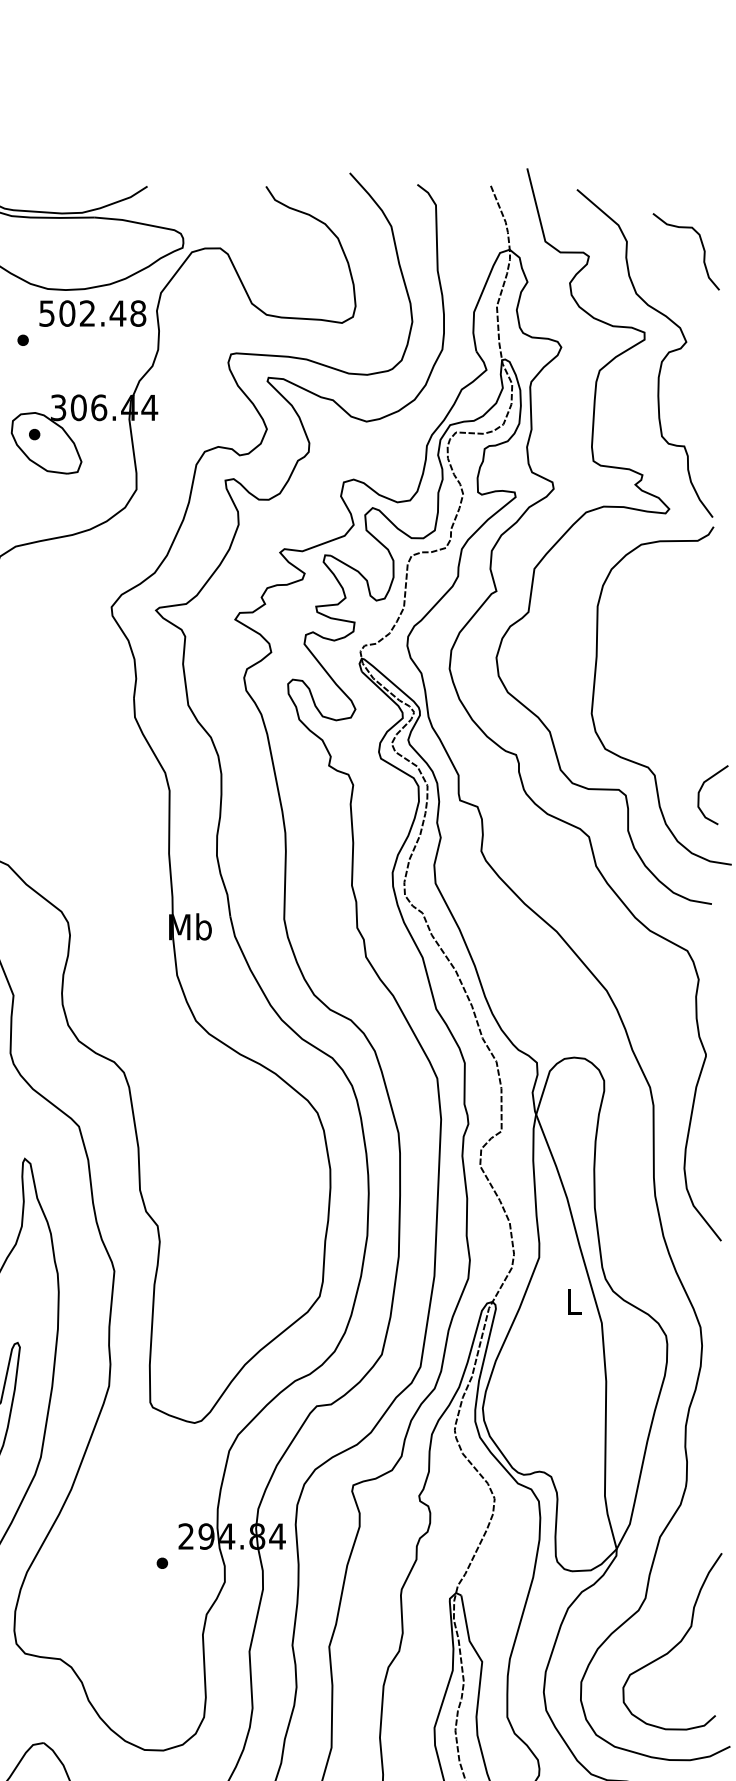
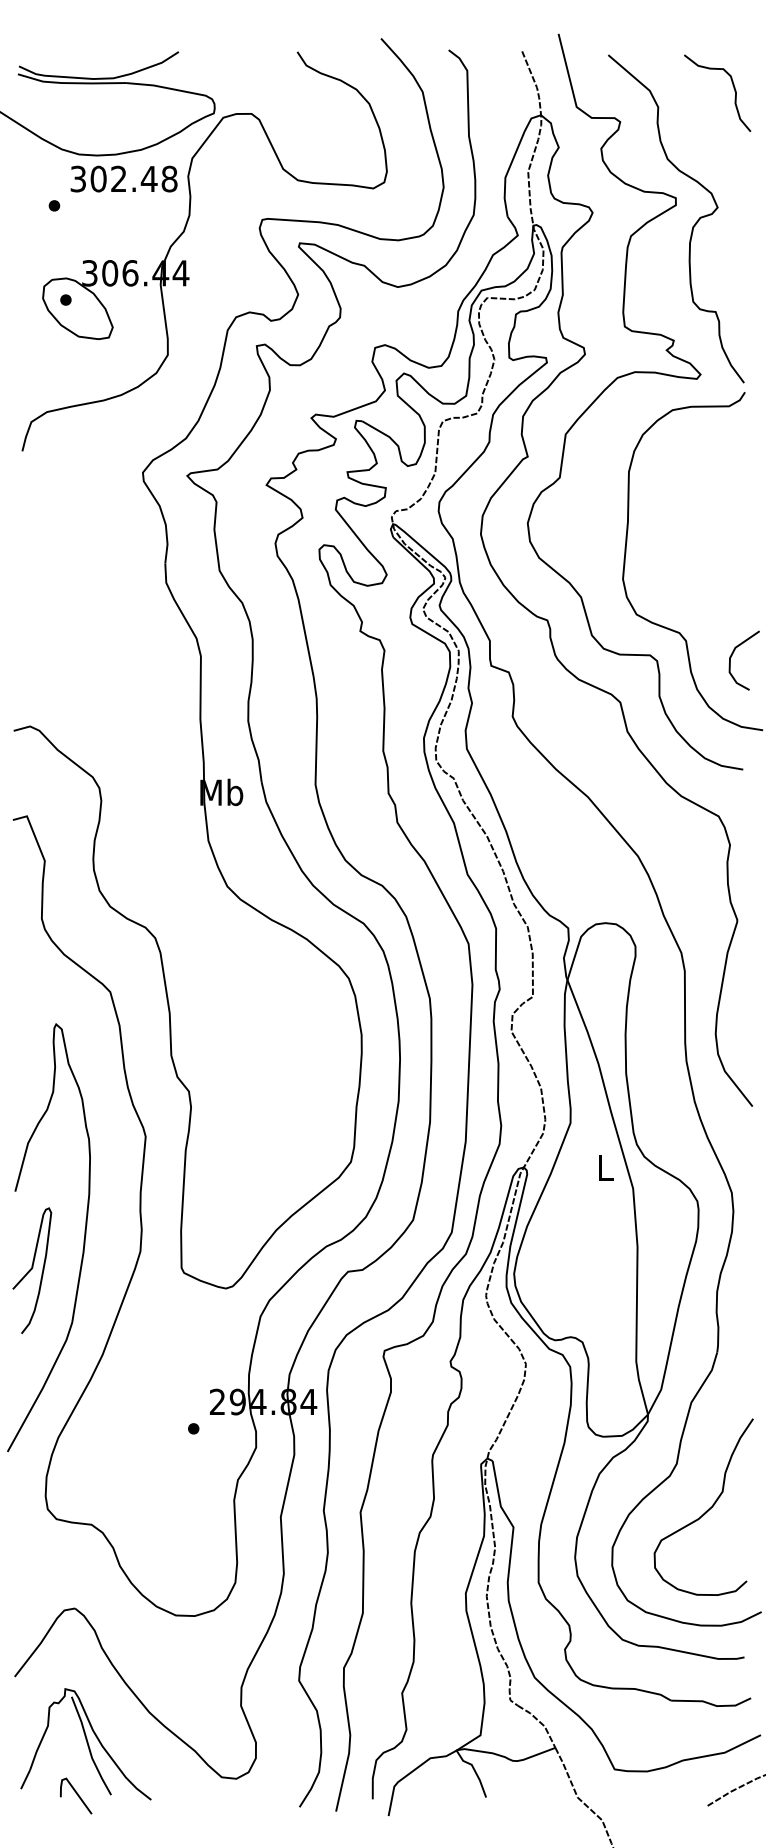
curve: (702, 247) -> (733, 88), moved
text: (47, 313) -> (78, 178), 502.48 -> 302.48

